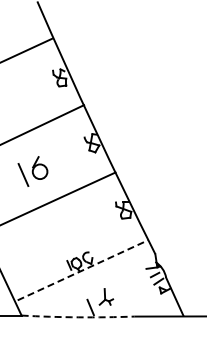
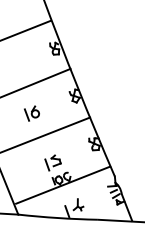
part: (32, 171) -> (31, 113), size x0.71
part: (66, 239) -> (52, 162), added
line: (82, 270) -> (62, 185), dashed -> solid
arc: (78, 317) -> (58, 218), dashed -> solid

